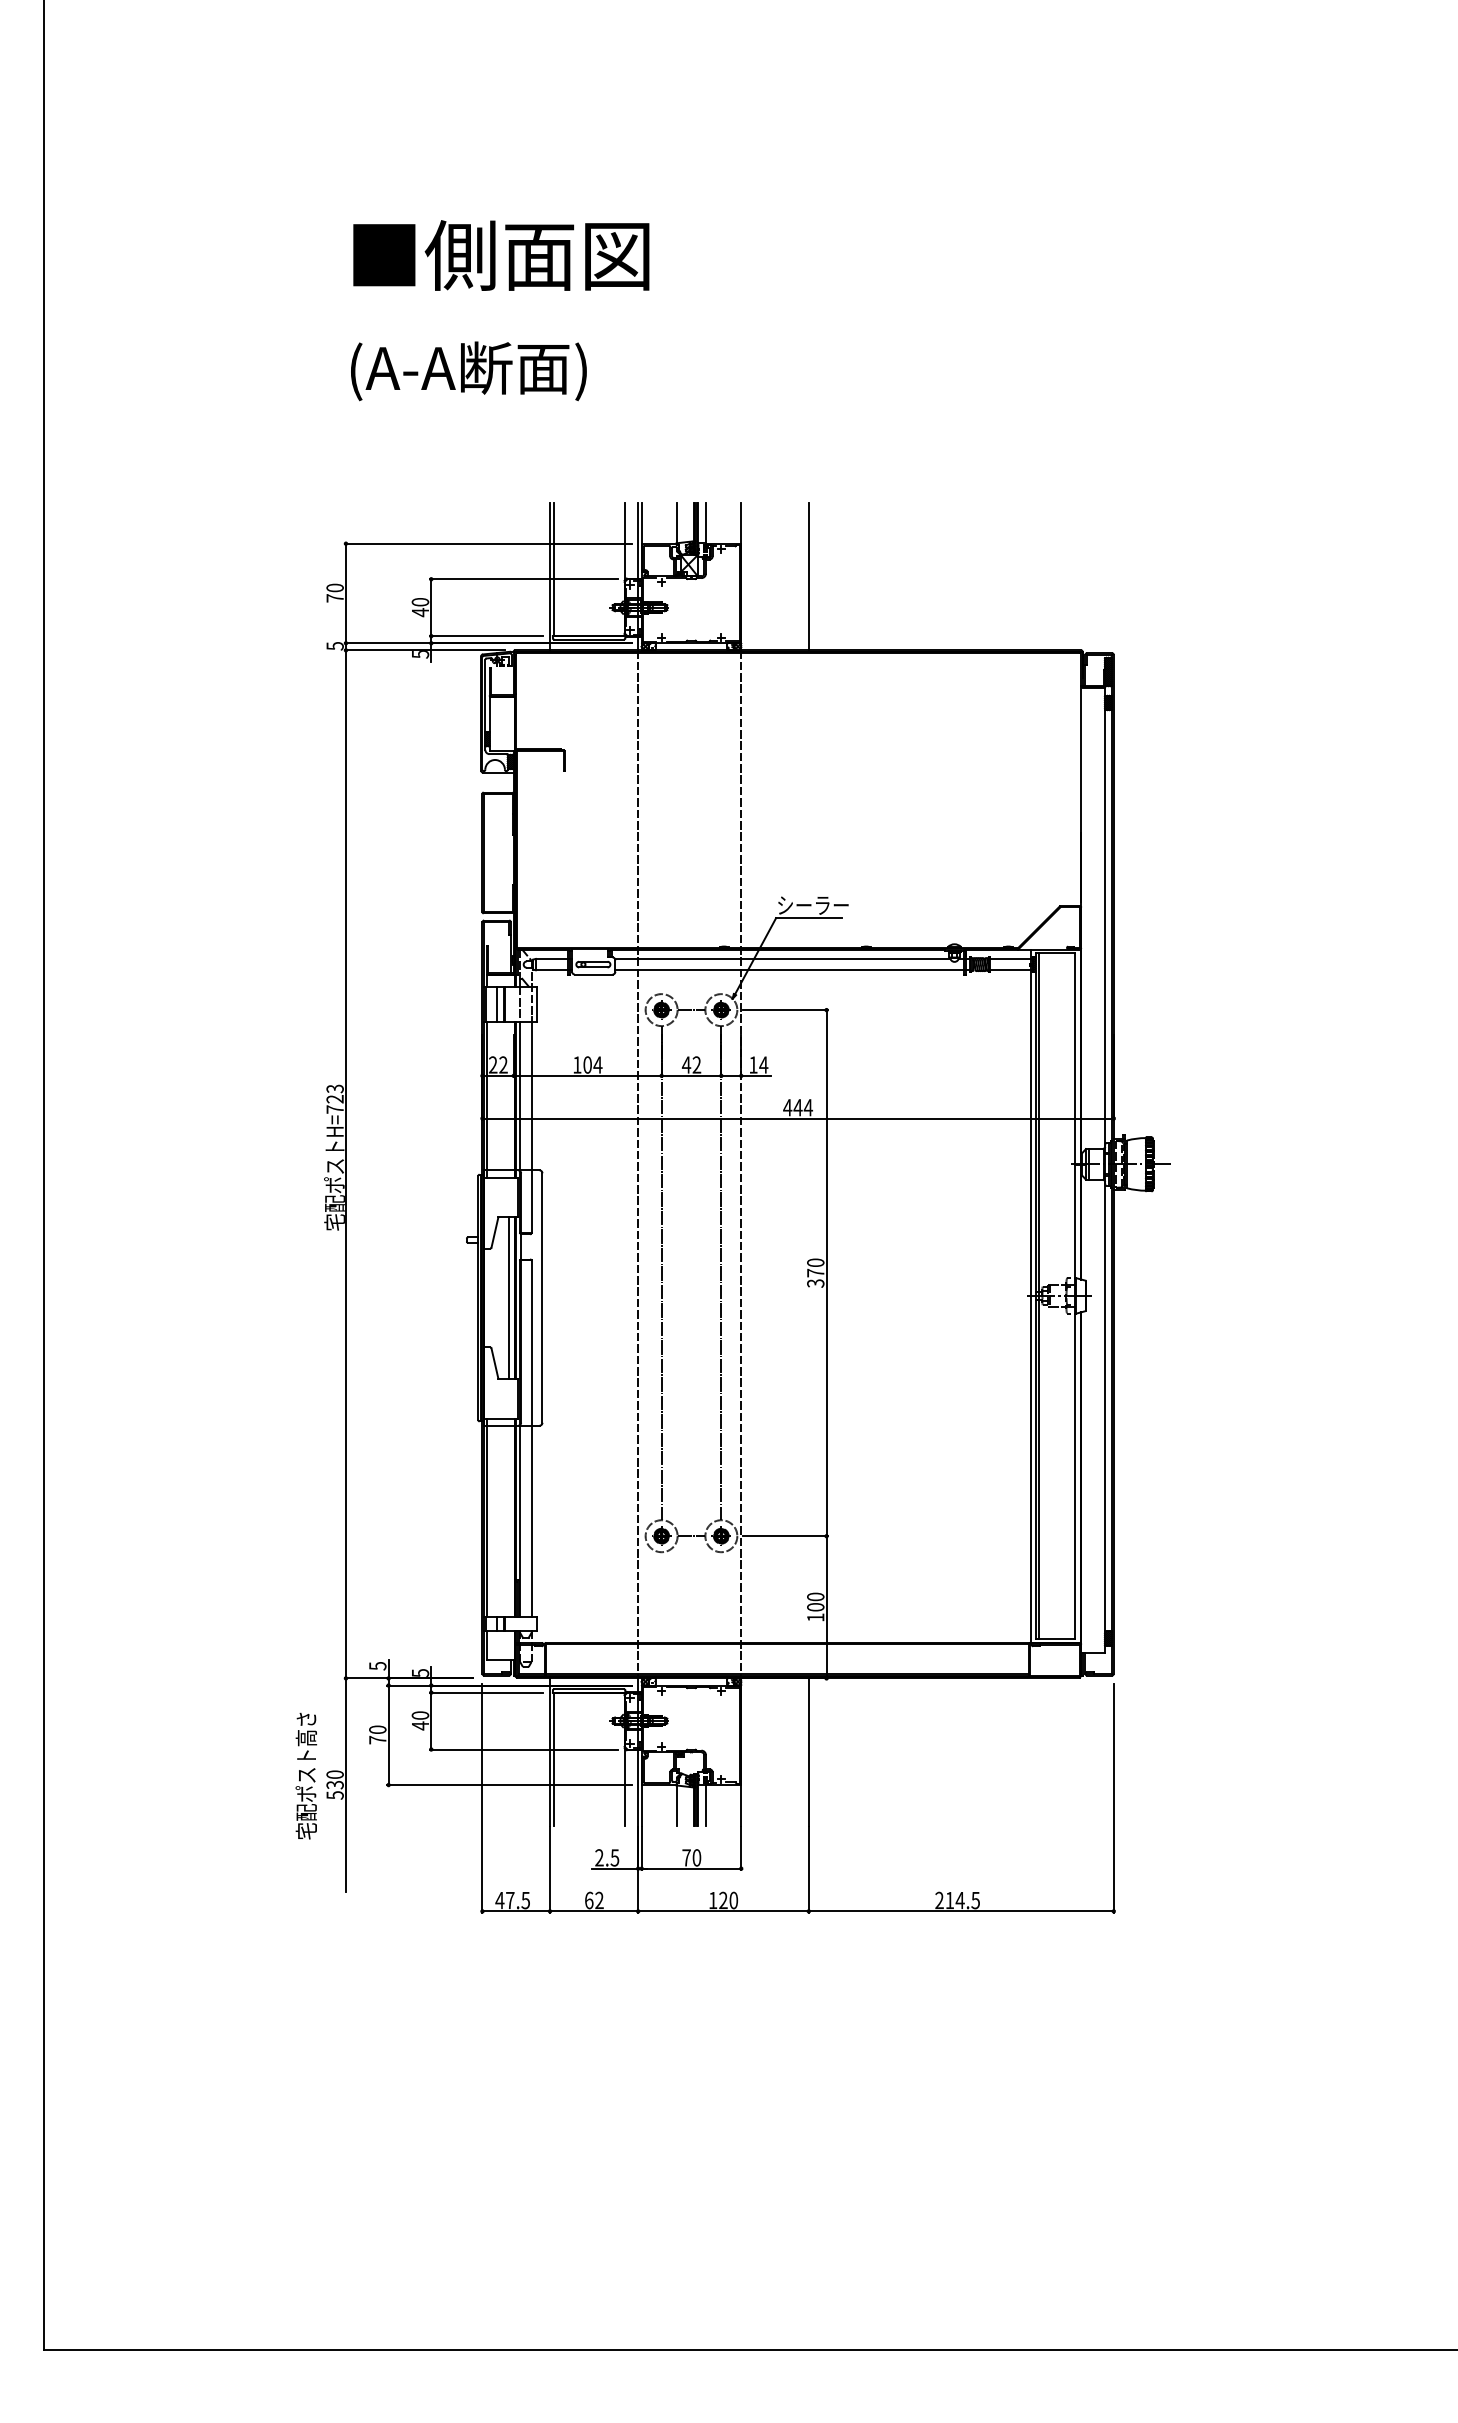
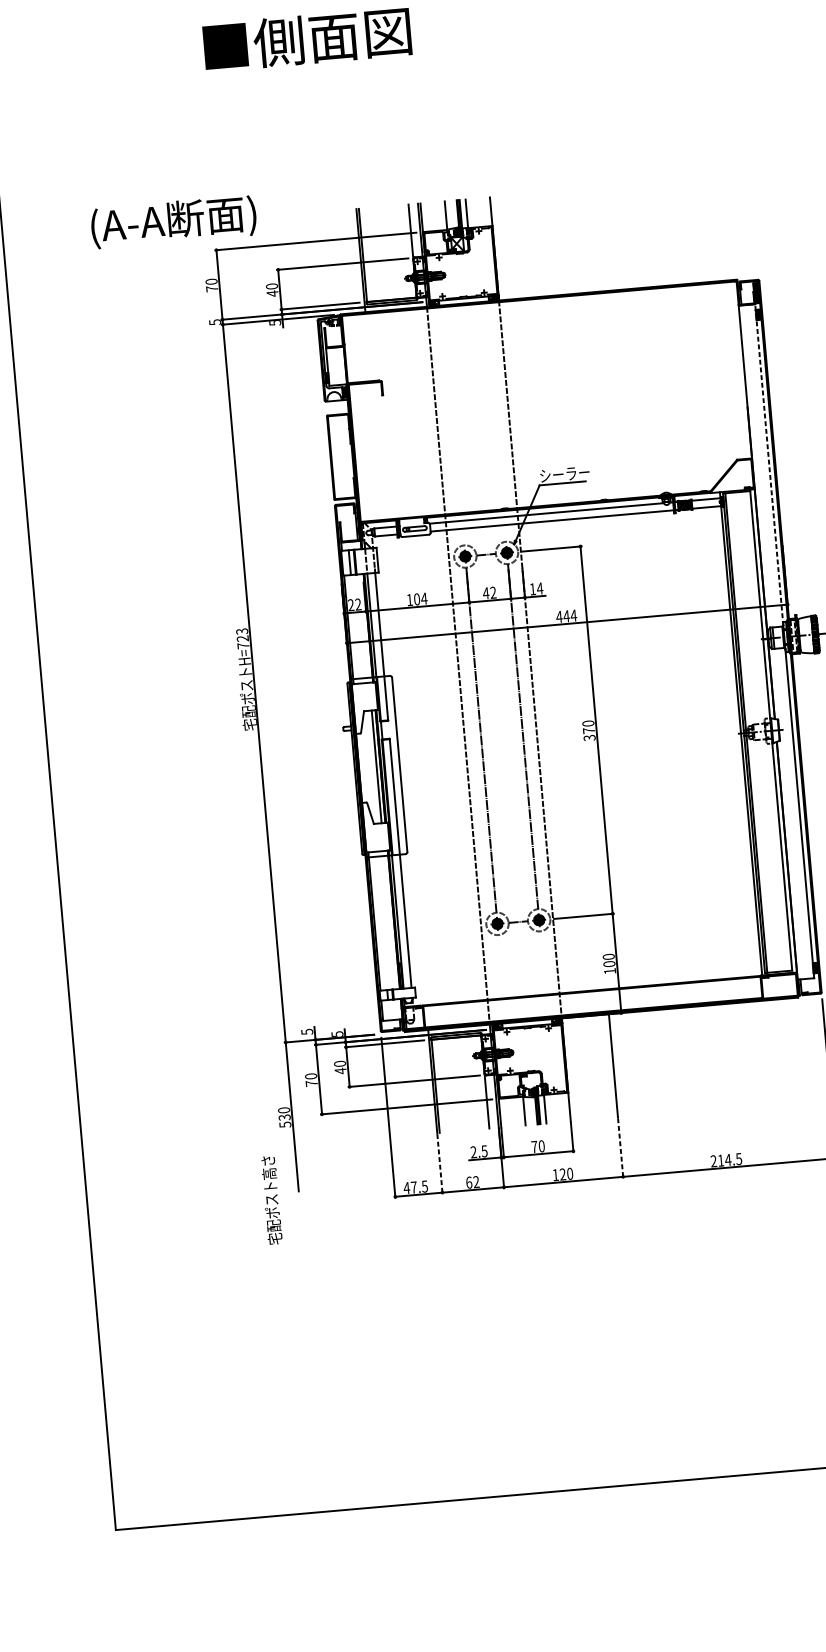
text: (468, 371) -> (173, 222), moved
line: (808, 576) -> (541, 244), removed
line: (1104, 913) -> (768, 462), solid -> dashed
text: (305, 1775) -> (271, 1200), moved
line: (550, 1870) -> (440, 1164), solid -> dashed
line: (808, 1870) -> (620, 1148), solid -> dashed

